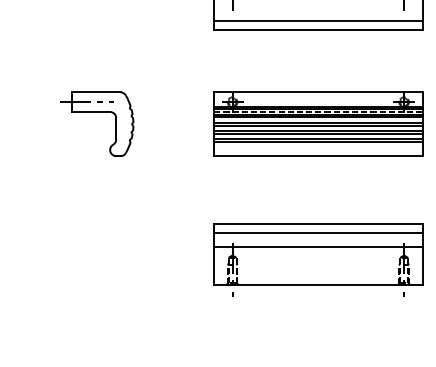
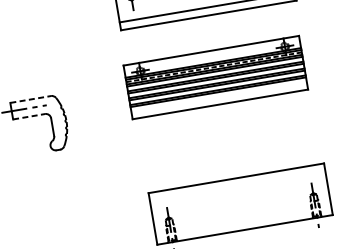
line: (96, 92) -> (30, 99), solid -> dashed
line: (91, 112) -> (29, 117), solid -> dashed
part: (318, 123) -> (215, 76), moved
line: (318, 232) -> (237, 185), removed
line: (318, 246) -> (239, 197), removed

